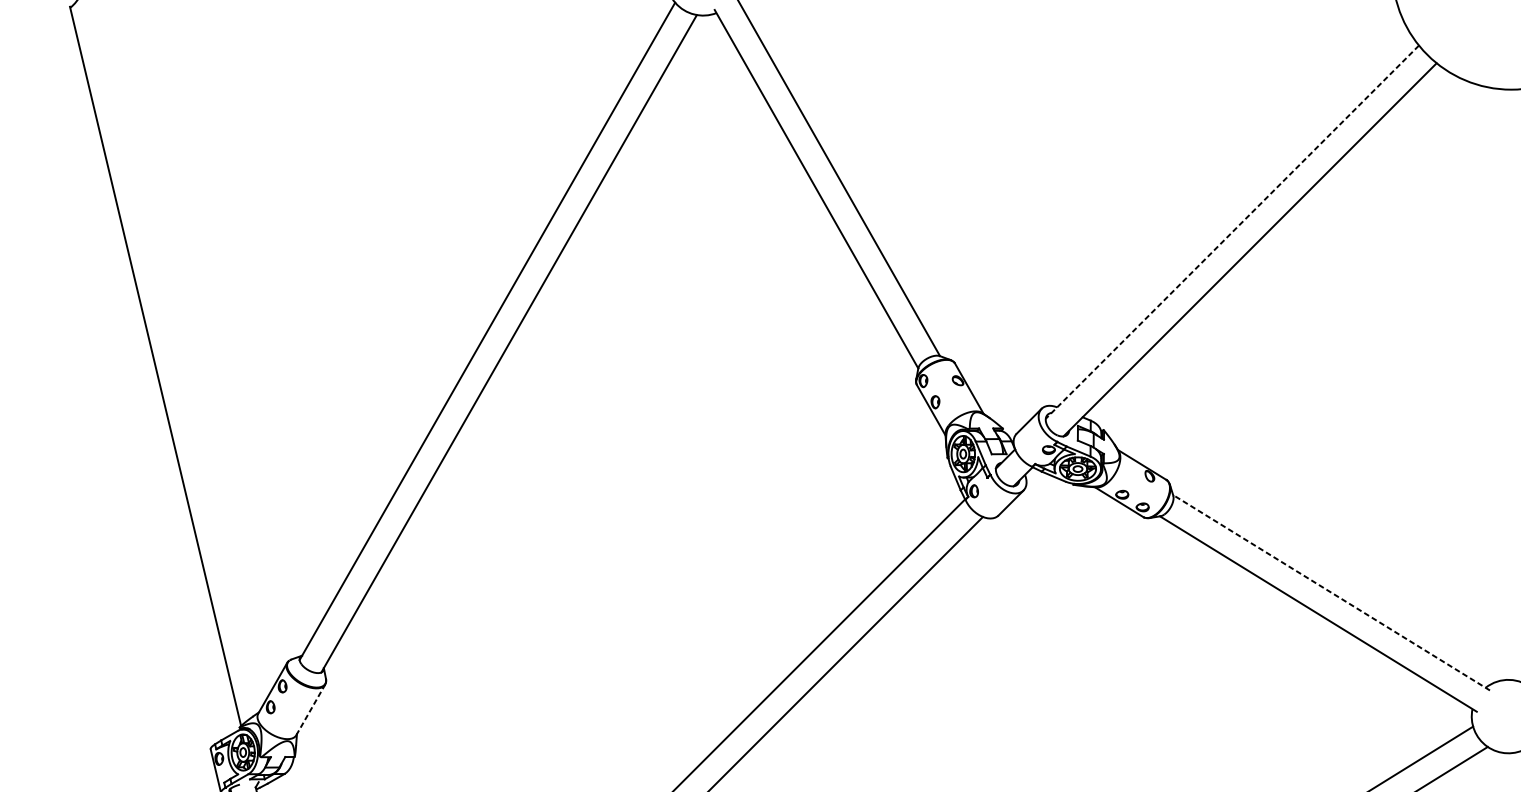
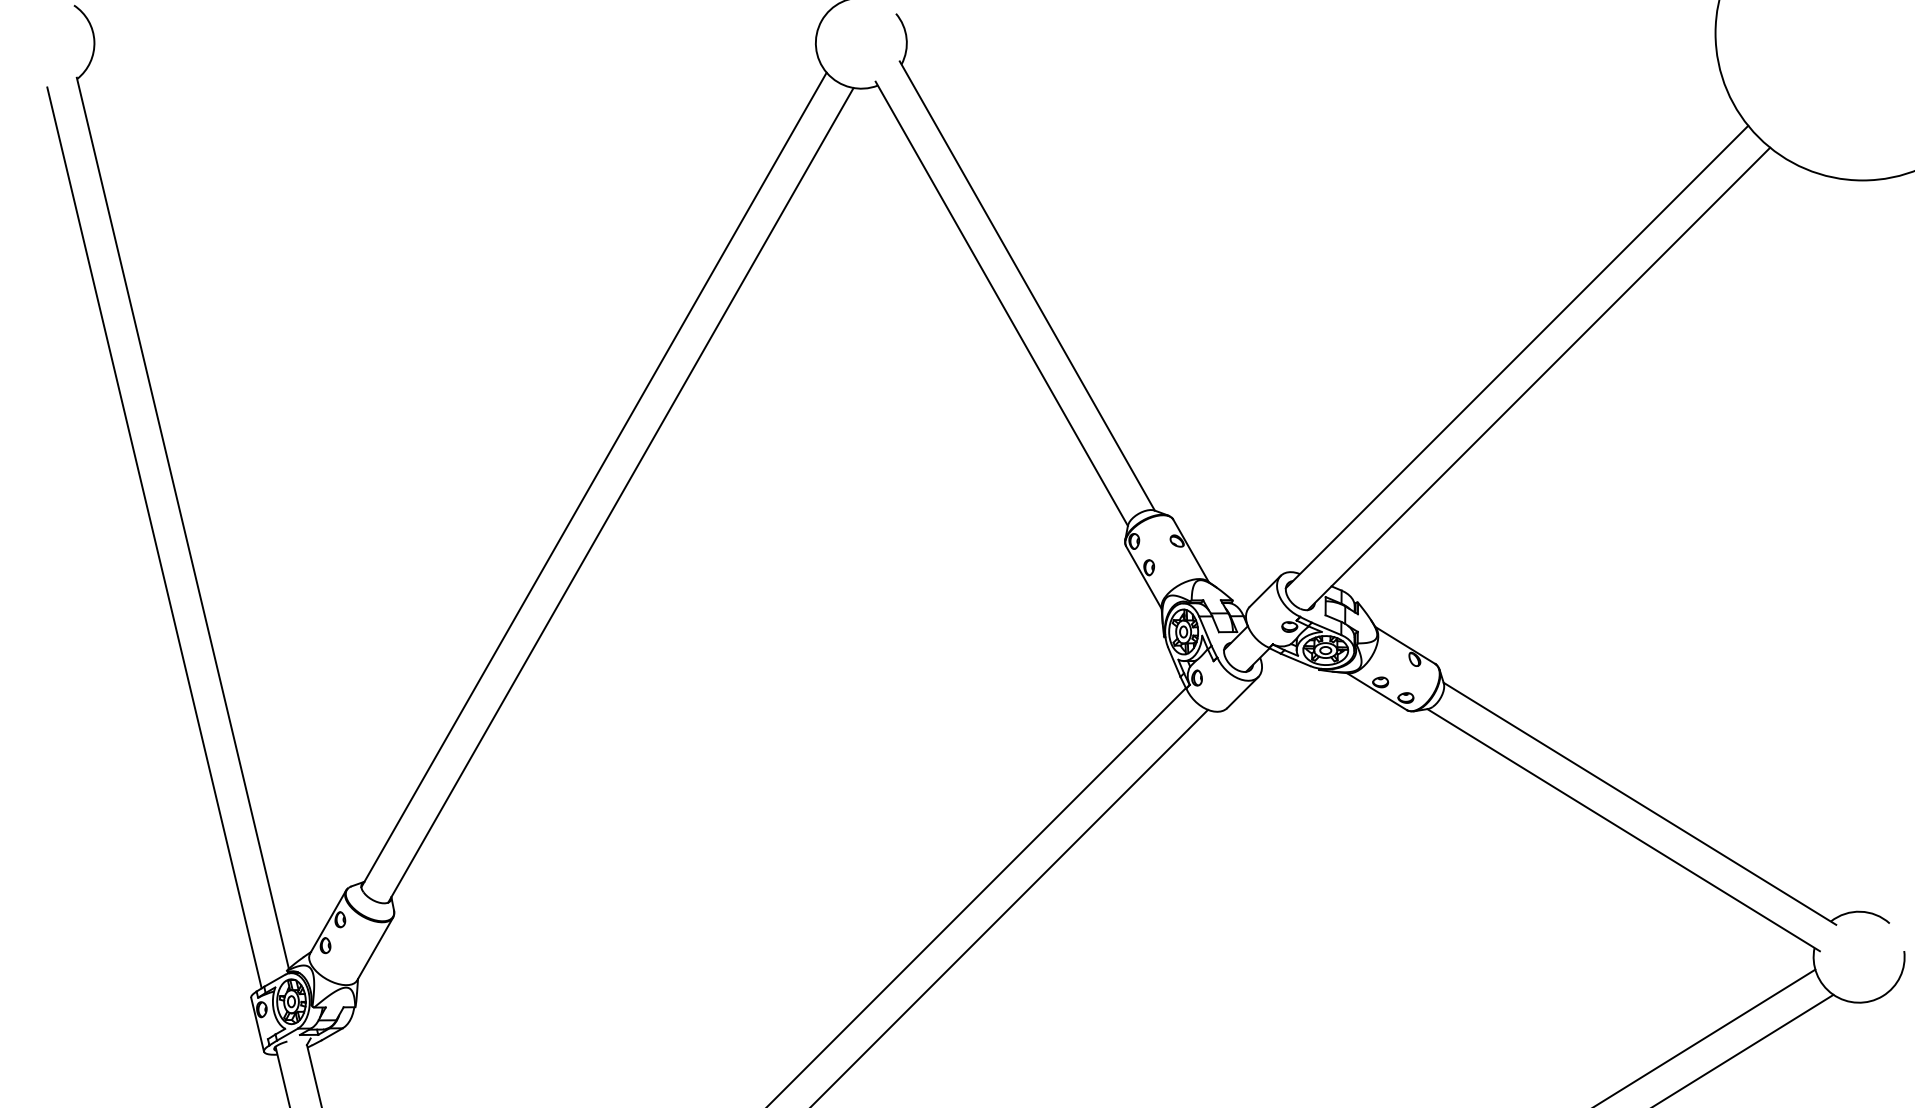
line: (1232, 232) -> (1517, 357), dashed -> solid
line: (132, 377) -> (154, 537), added
line: (1331, 592) -> (1639, 803), dashed -> solid
line: (311, 709) -> (375, 948), dashed -> solid

